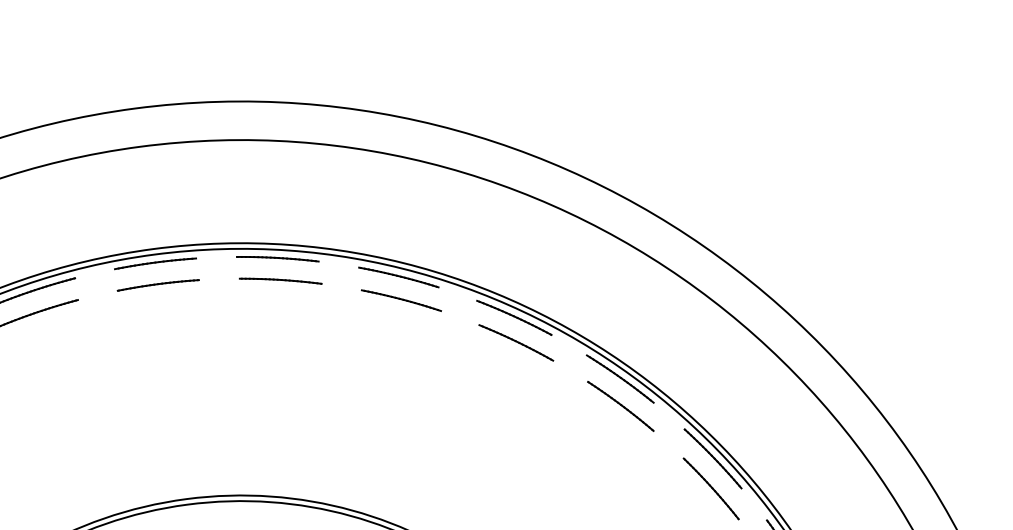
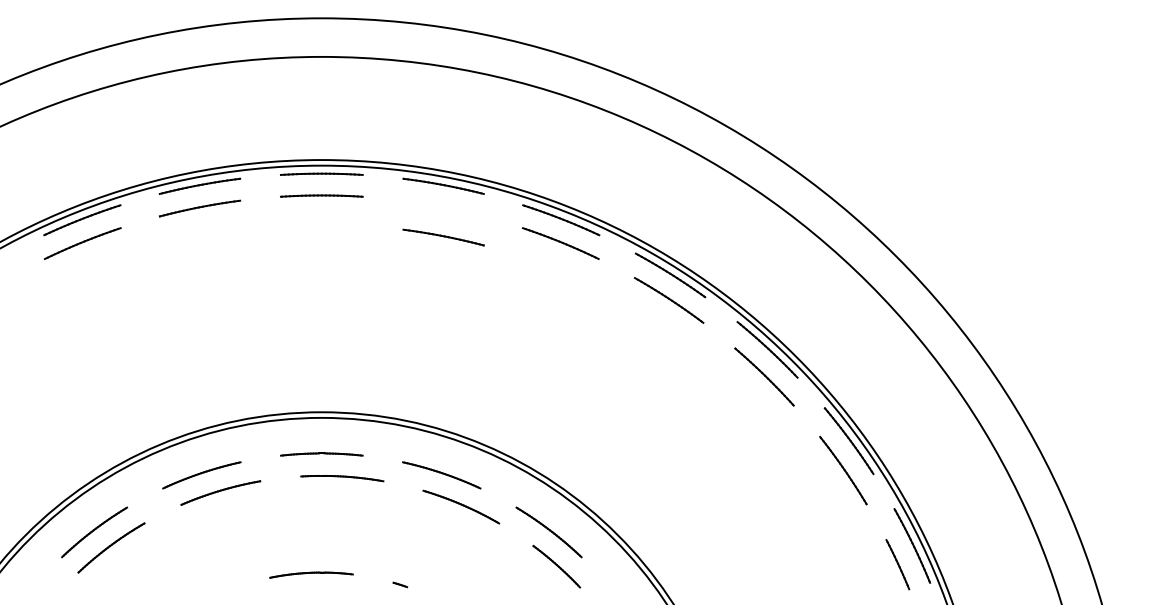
part: (280, 281) -> (443, 237), moved

